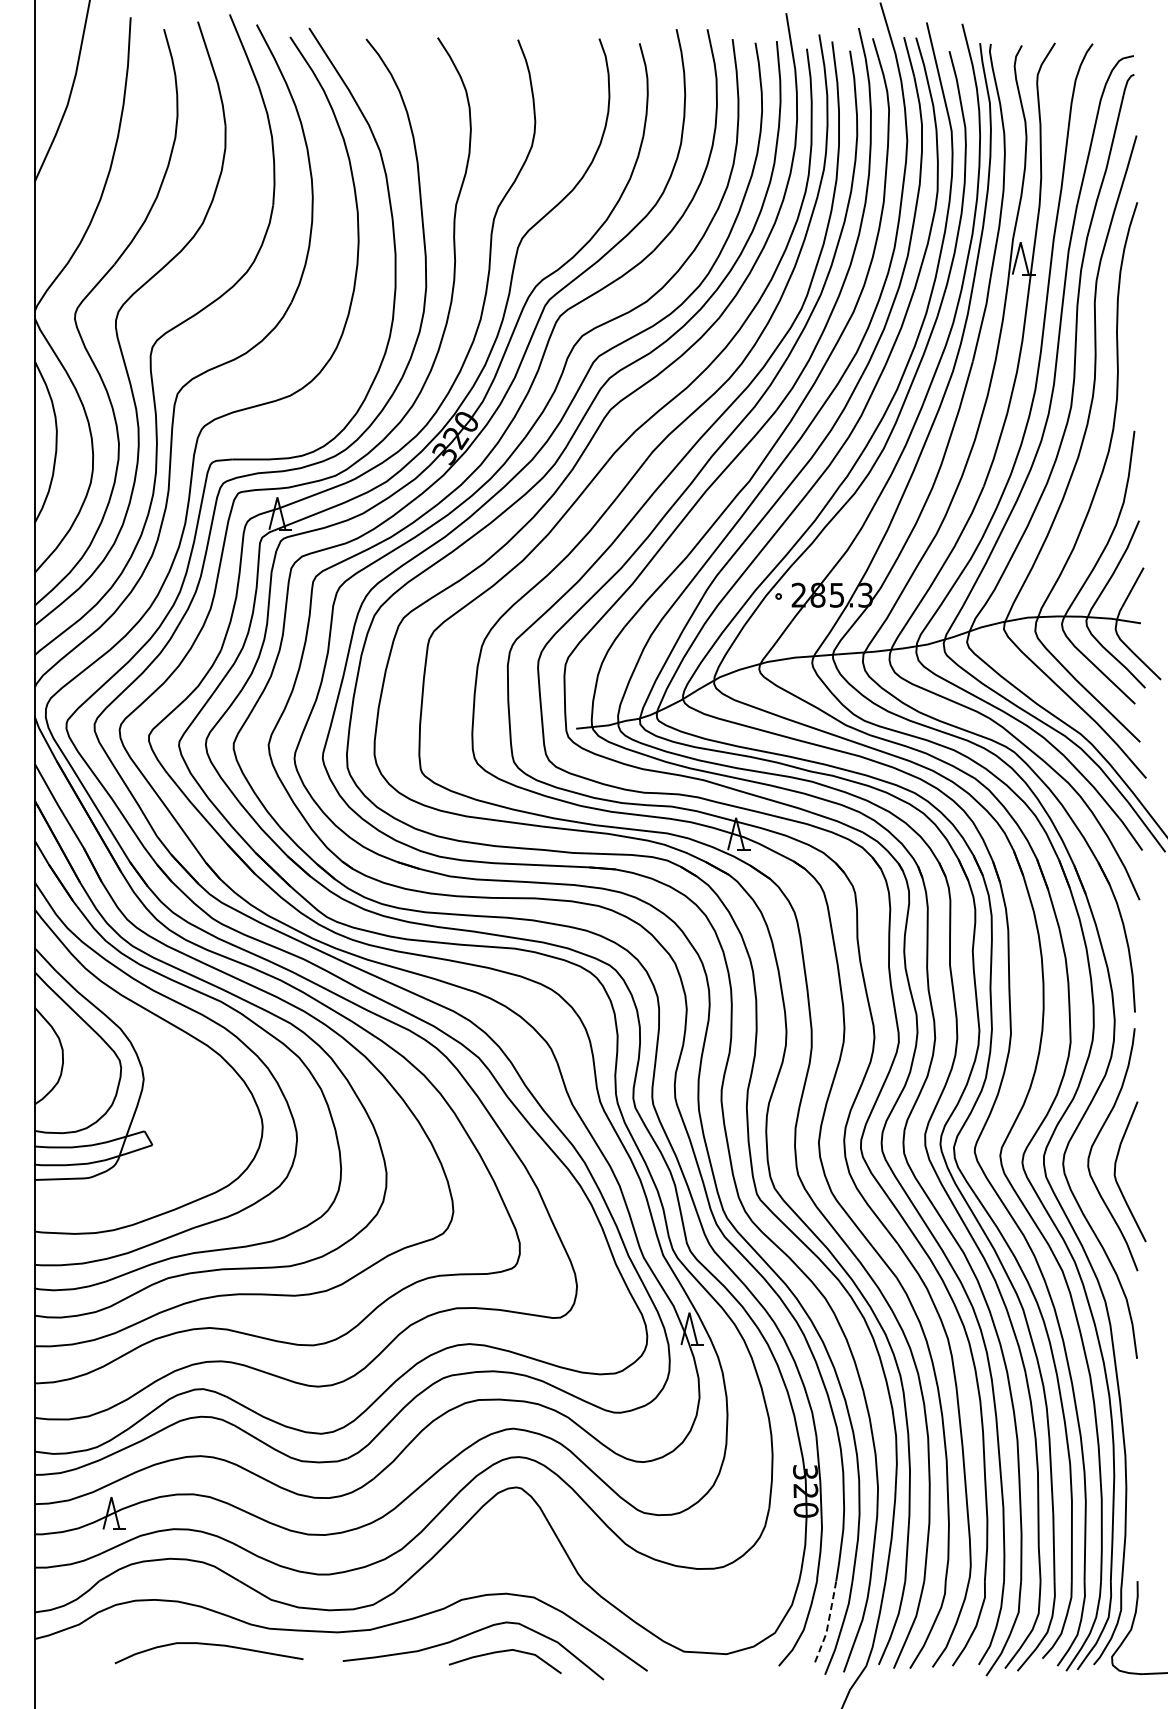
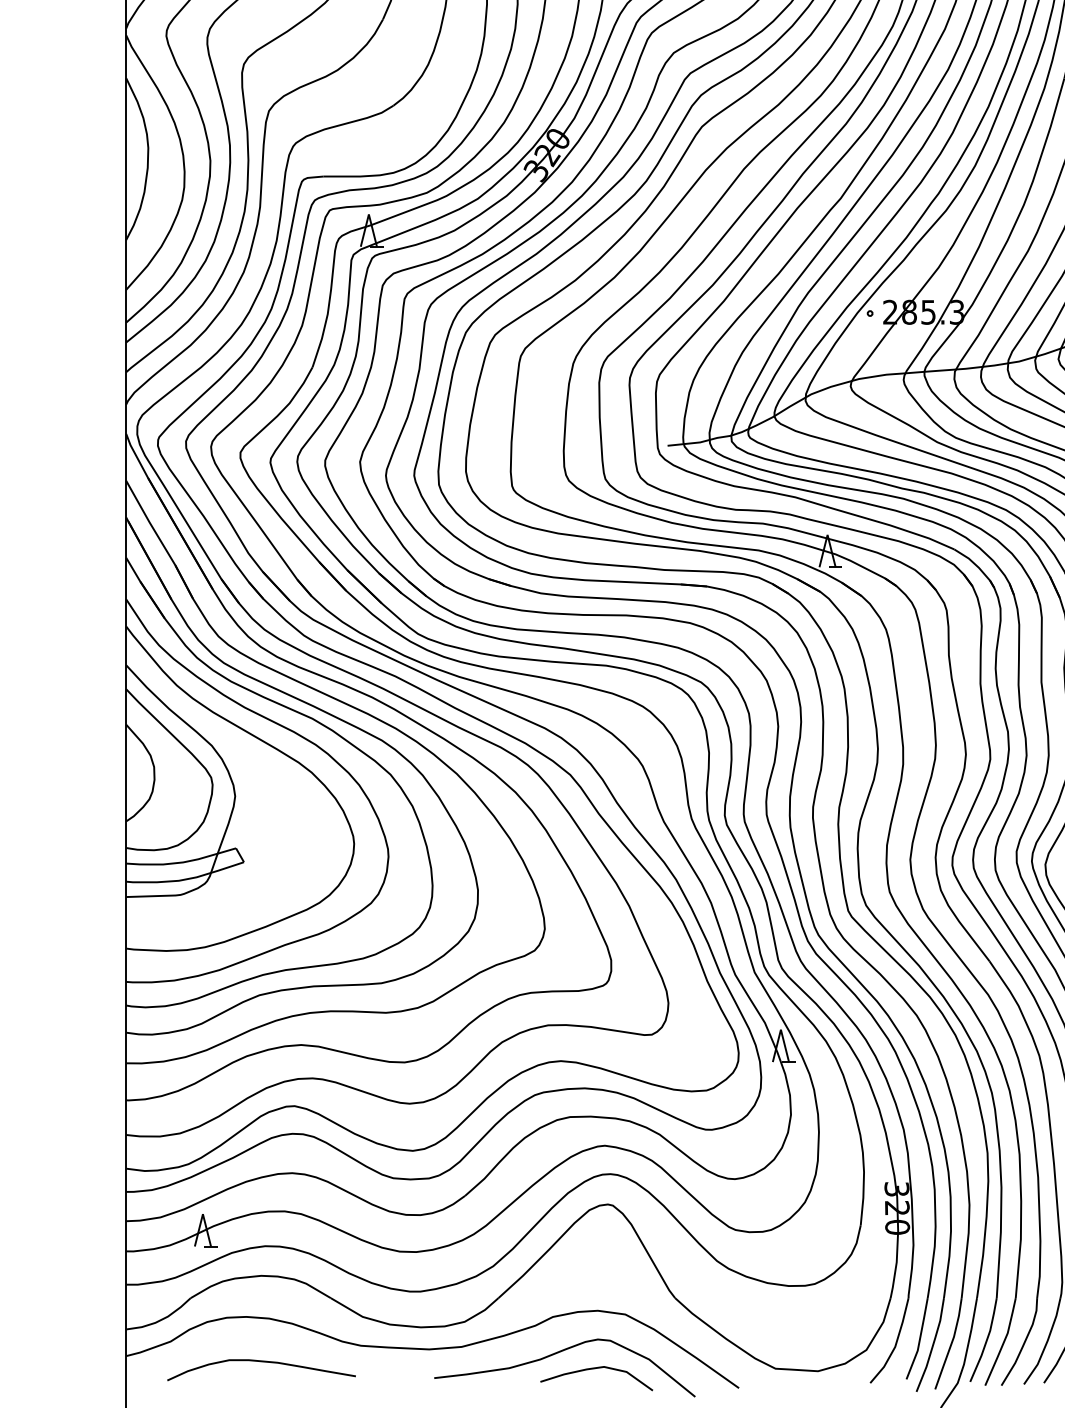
line: (828, 1622) -> (919, 1339), dashed -> solid
curve: (208, 1645) -> (260, 1362), moved

